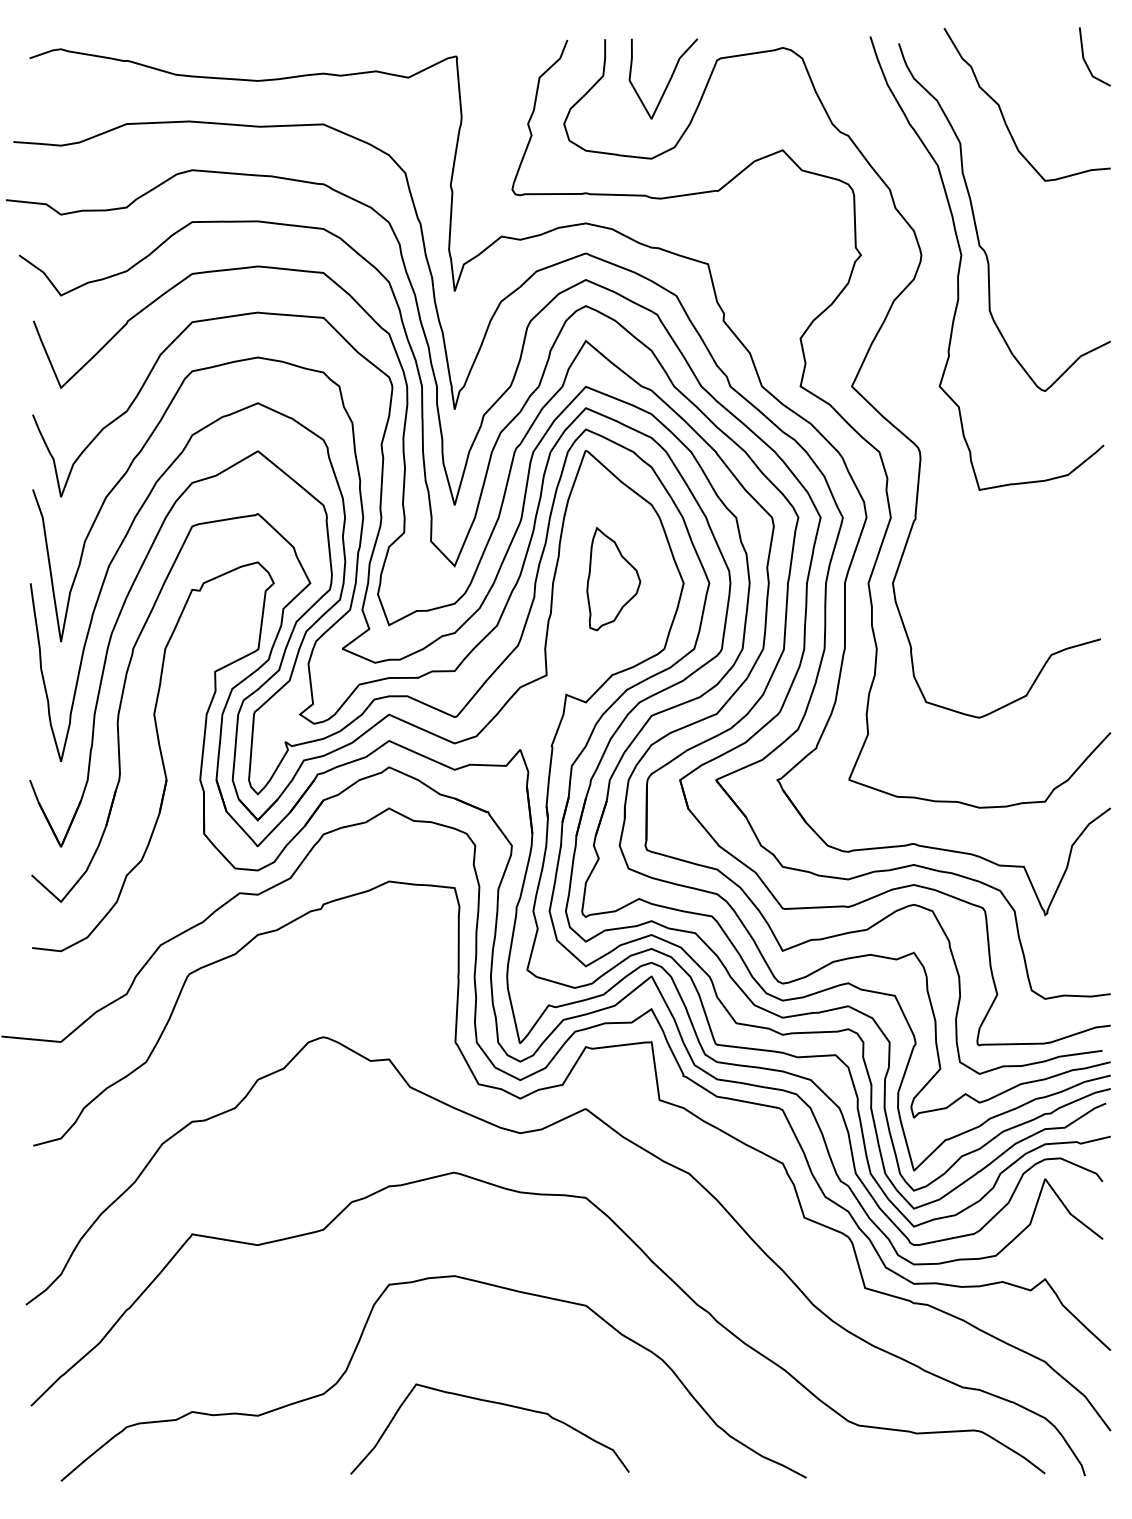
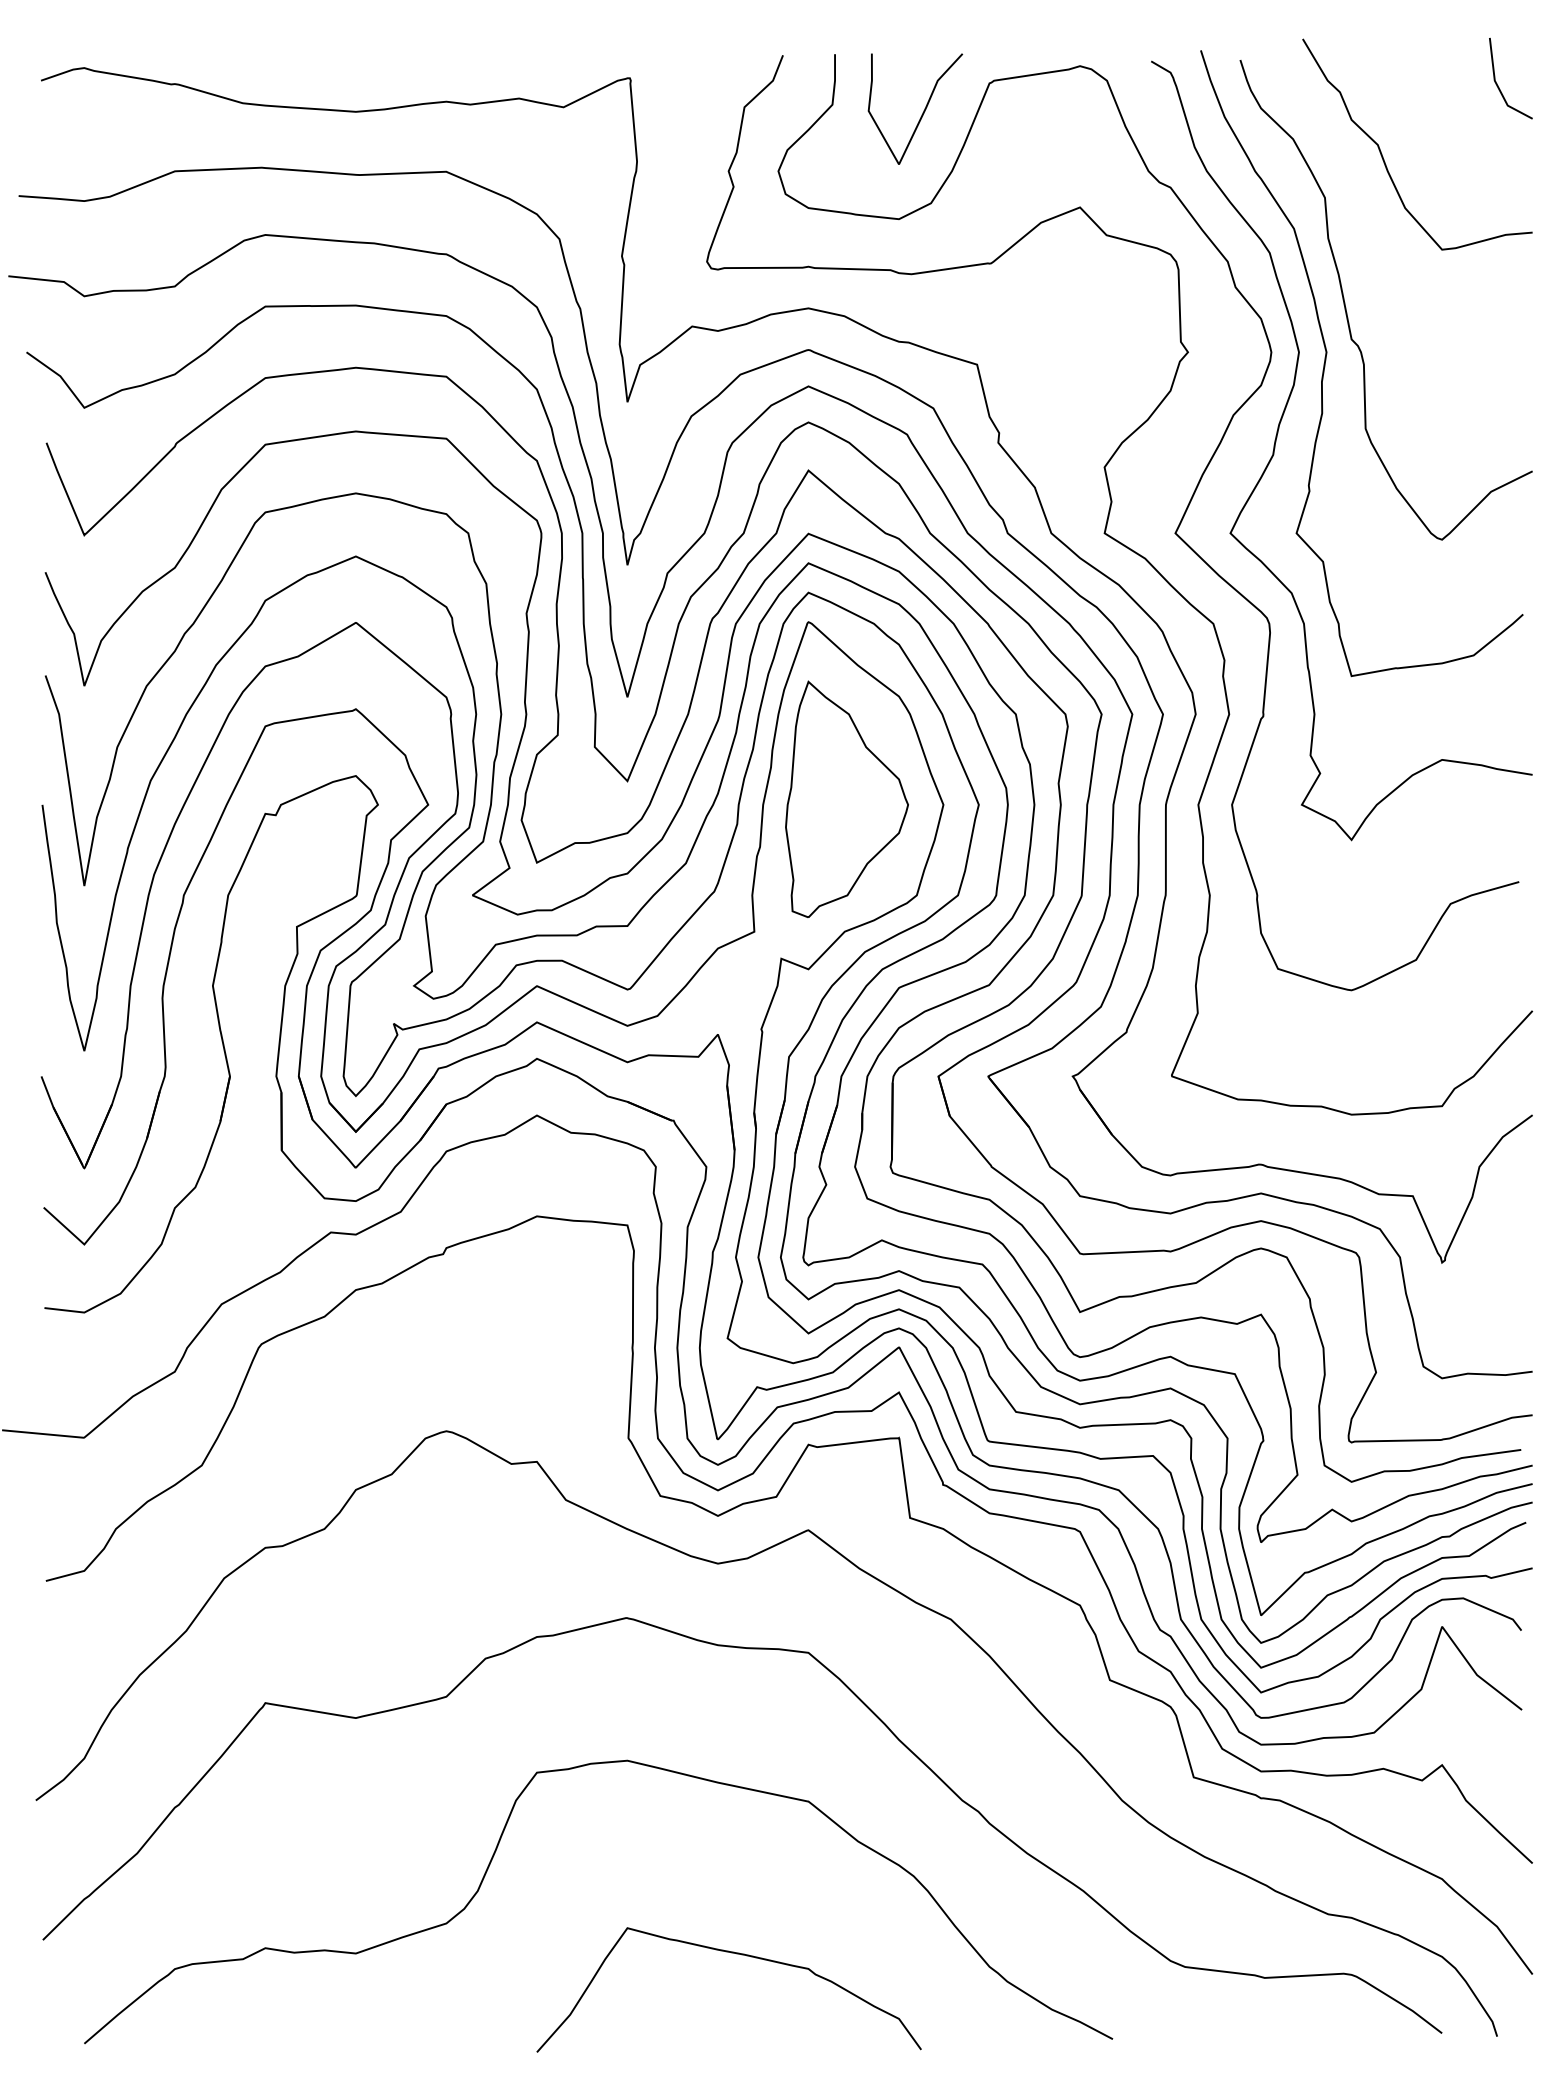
curve: (926, 314) -> (1278, 433), added
part: (613, 578) -> (846, 798), size x1.67
curve: (495, 1403) -> (736, 1954), moved

